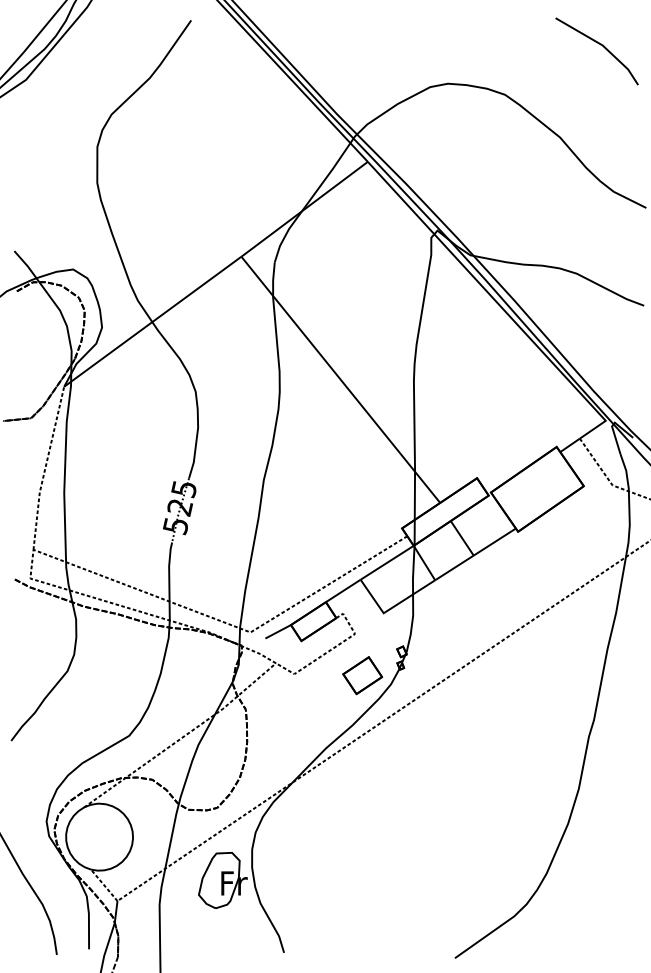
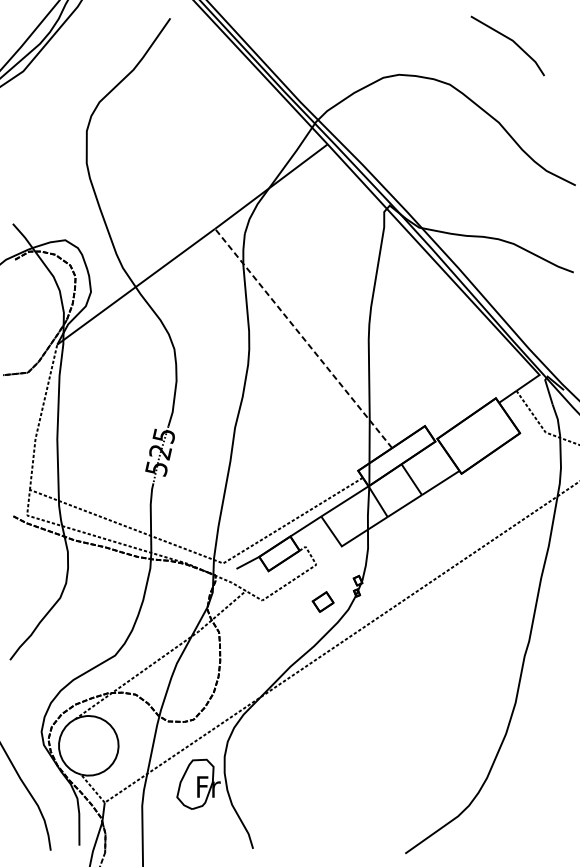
line: (600, 45) -> (510, 40), moved
line: (340, 379) -> (303, 338), solid -> dashed
part: (362, 675) -> (322, 601), size x0.6

